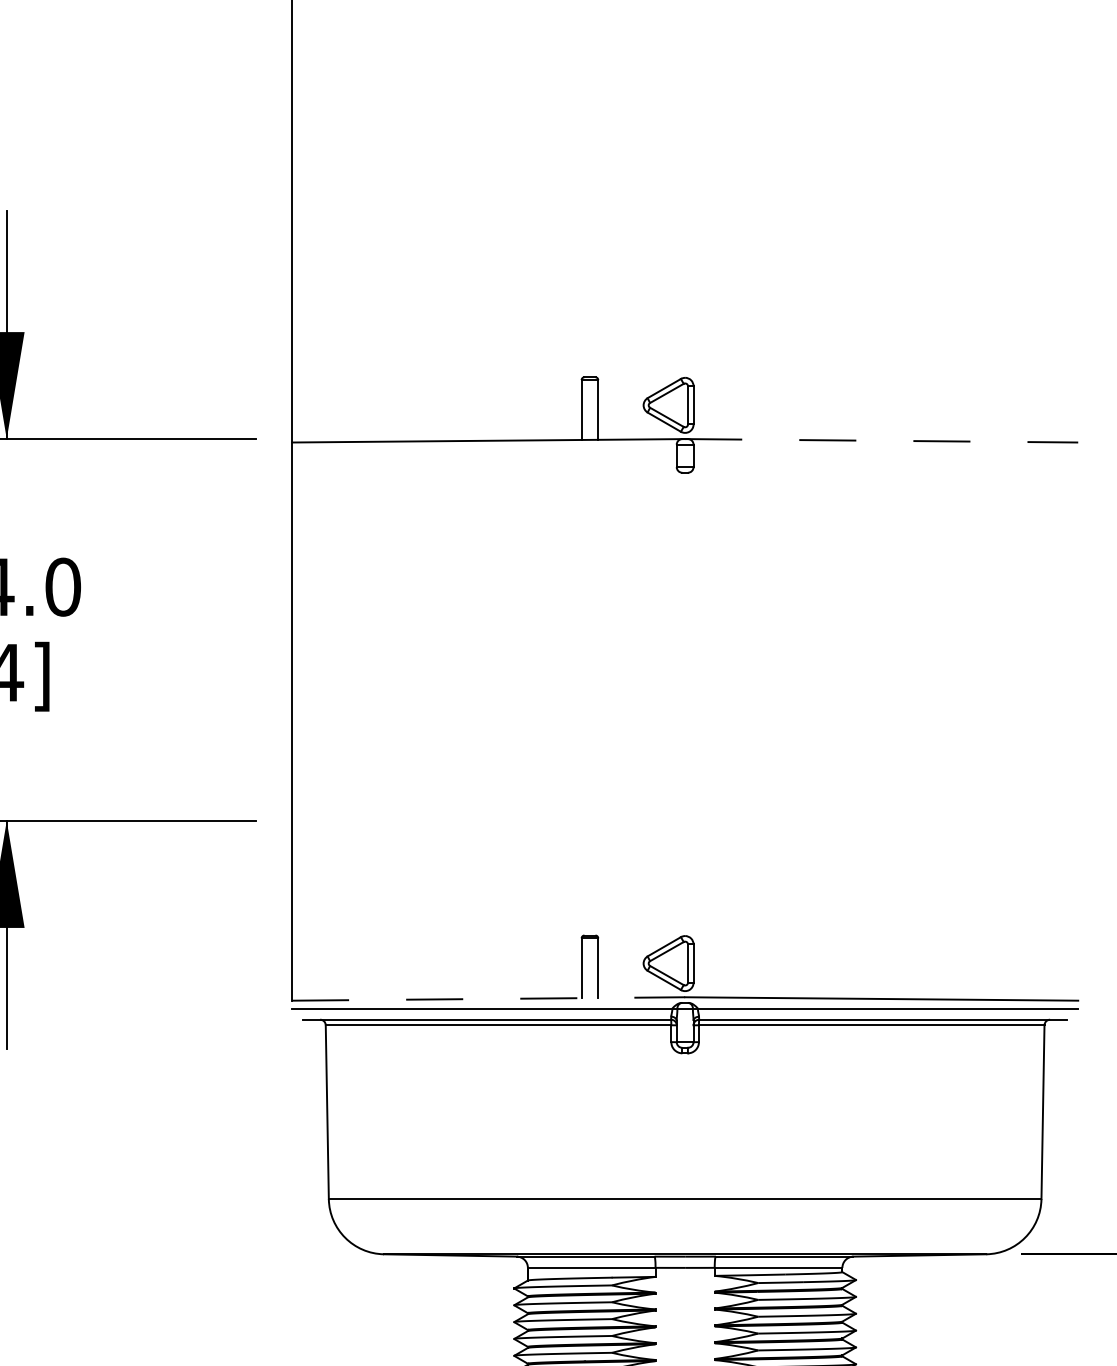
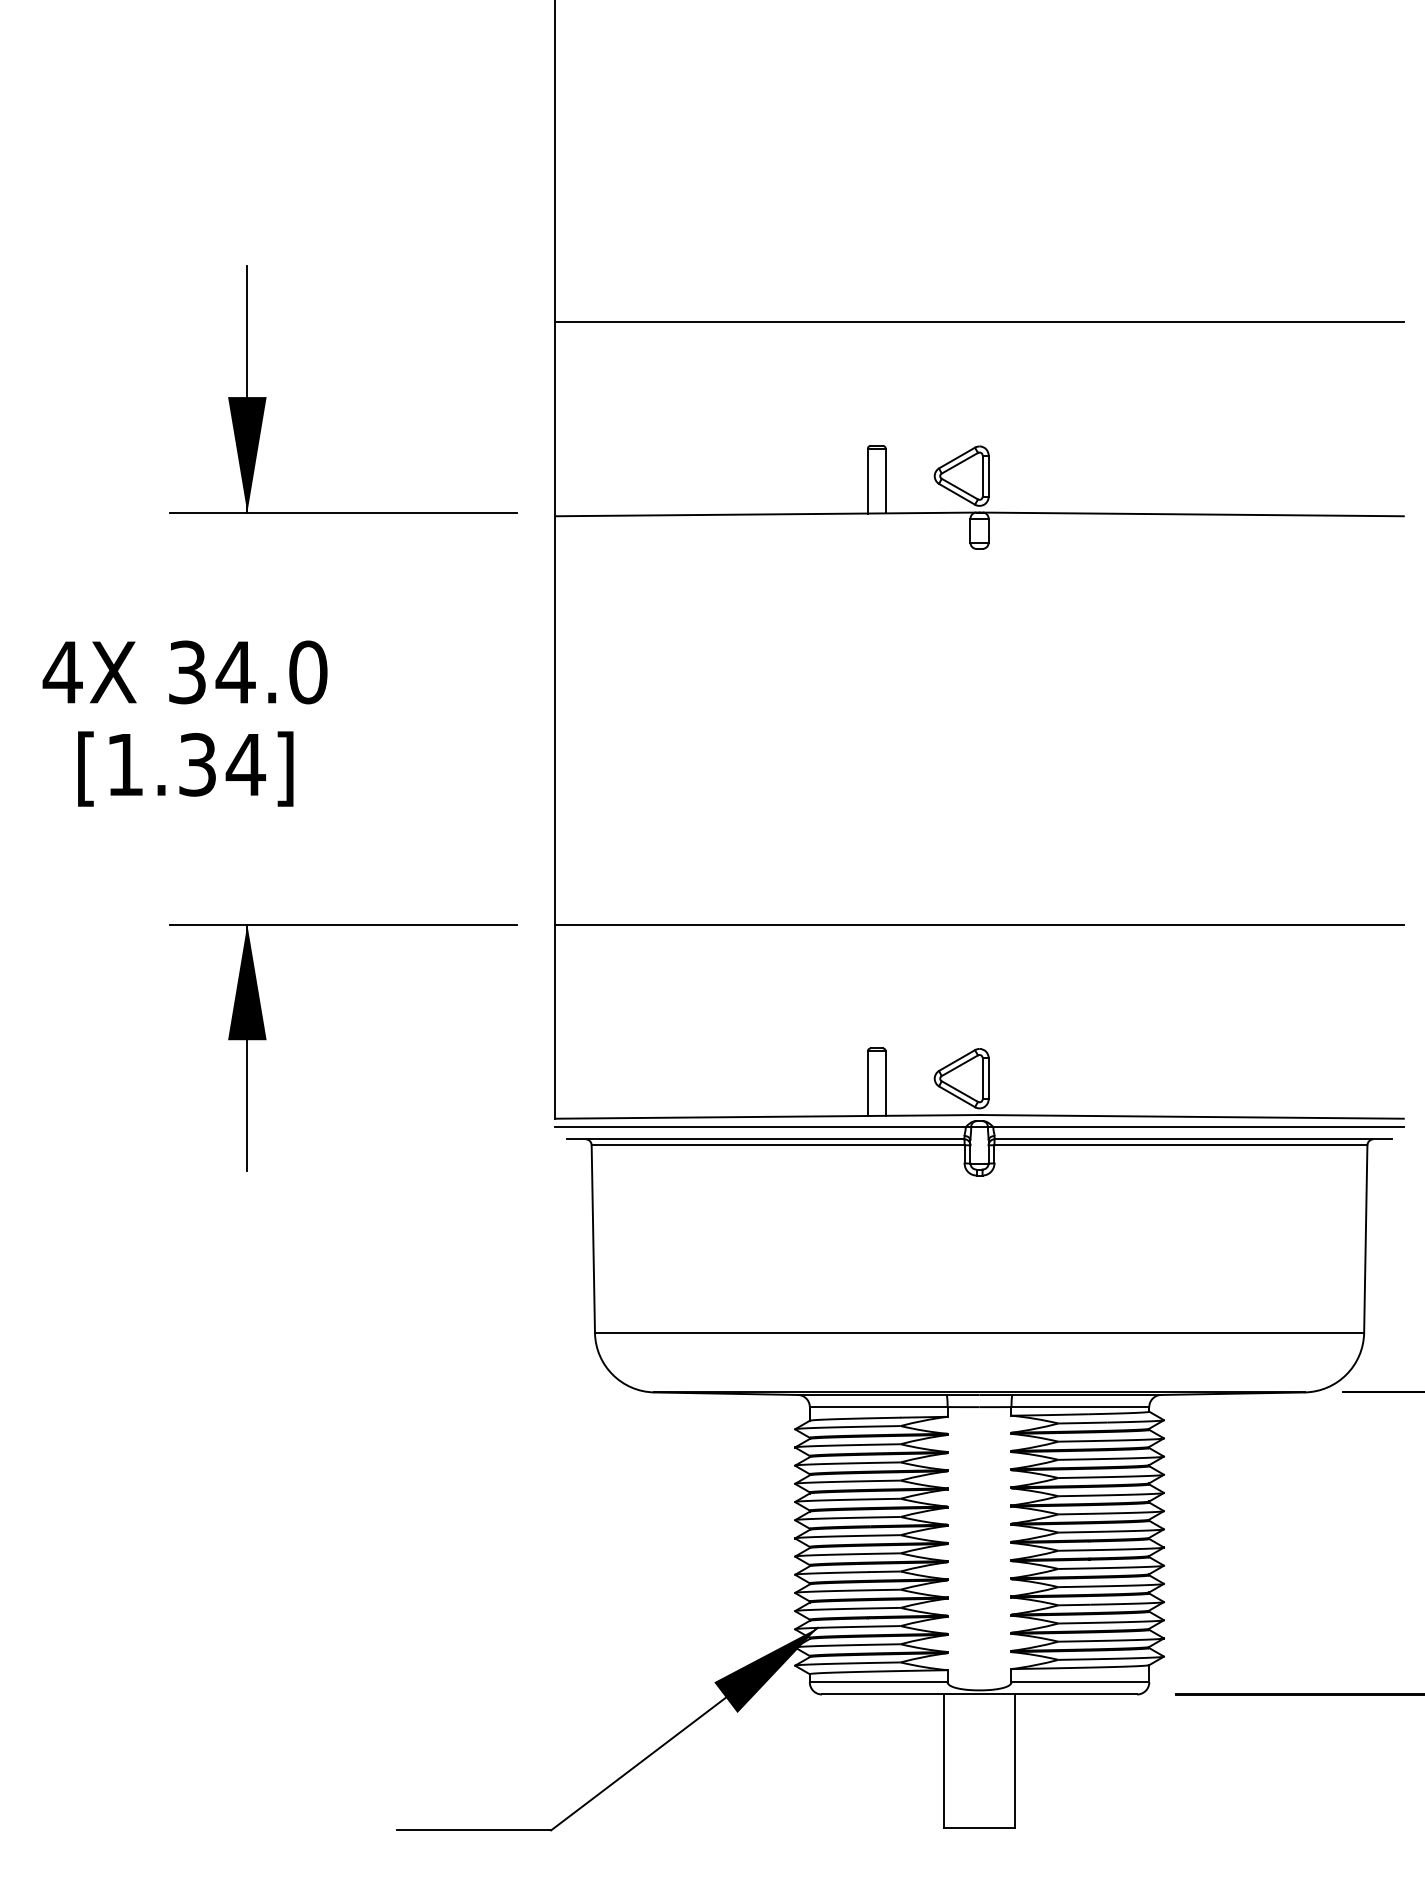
line: (685, 262) -> (979, 322), added
line: (882, 440) -> (1192, 514), dashed -> solid
line: (685, 820) -> (979, 924), added
line: (488, 998) -> (767, 1116), dashed -> solid

